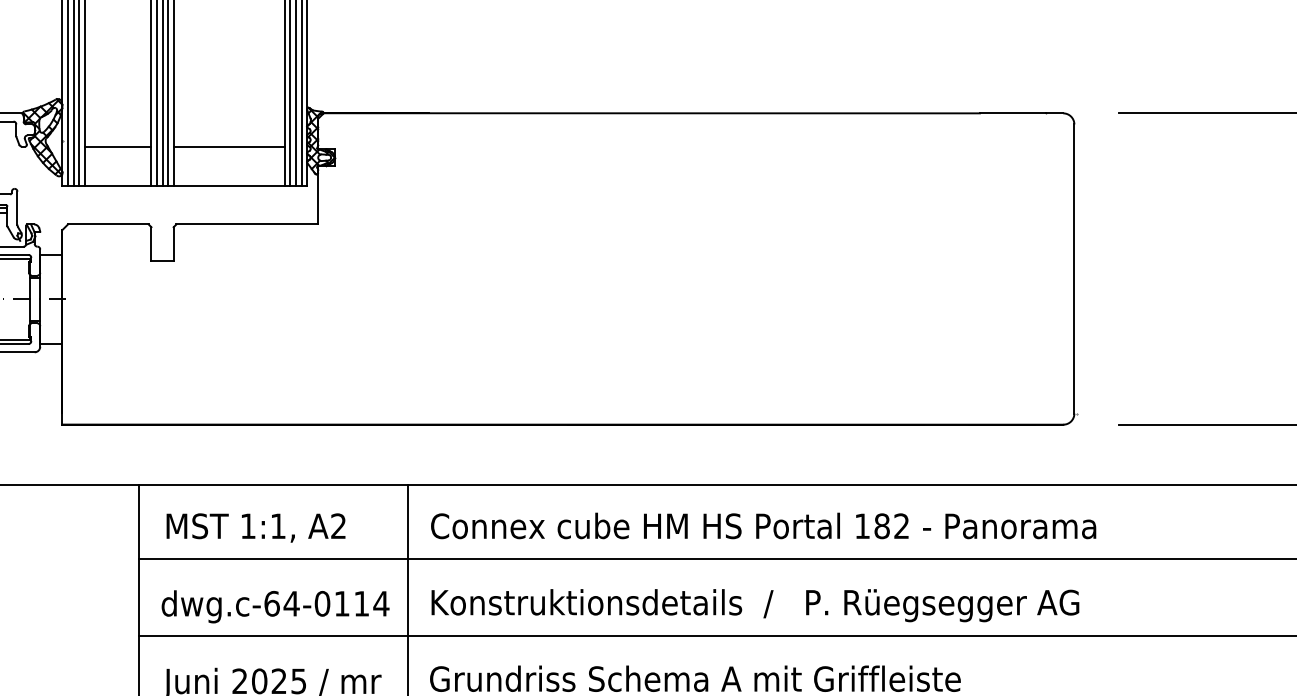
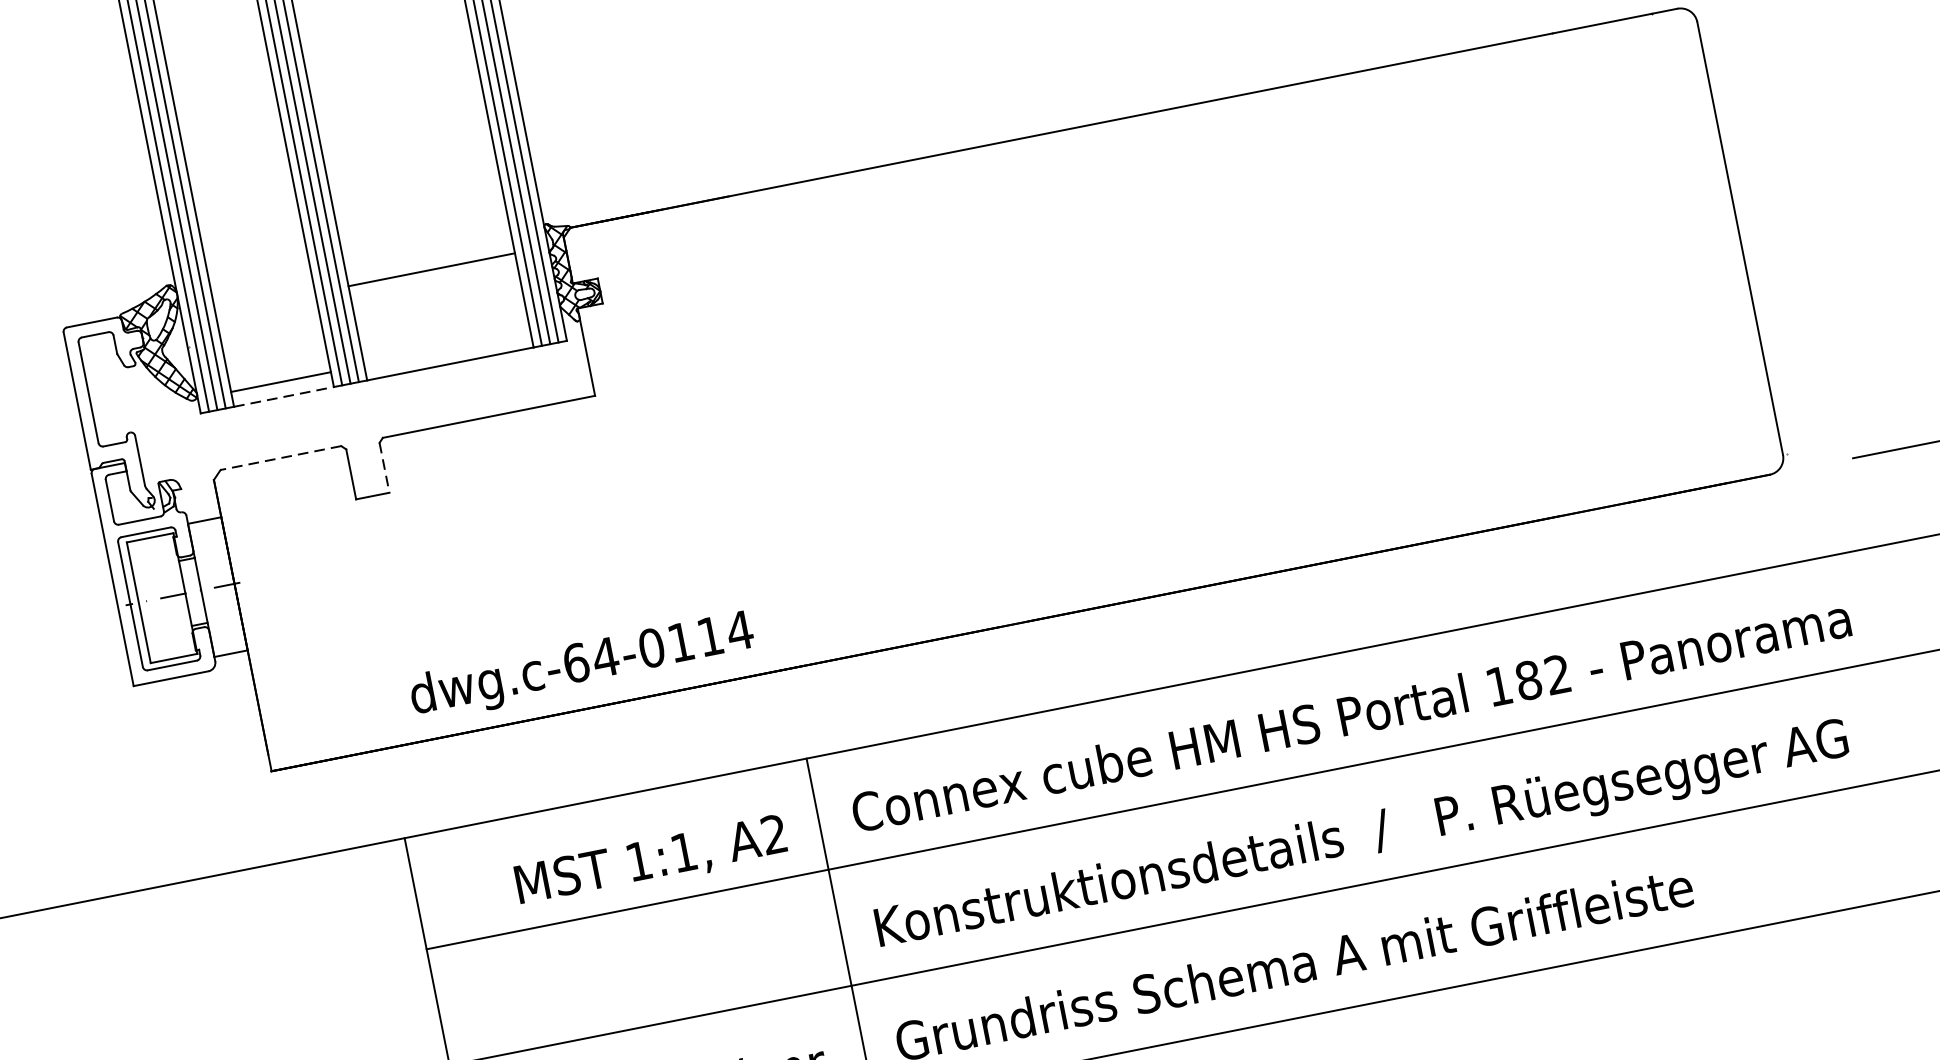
line: (117, 146) -> (280, 382), moved
line: (228, 146) -> (430, 269), moved
line: (118, 185) -> (284, 396), solid -> dashed
line: (107, 224) -> (279, 458), solid -> dashed
line: (173, 243) -> (384, 467), solid -> dashed
text: (255, 527) -> (650, 860), moved
text: (275, 606) -> (582, 666), moved

